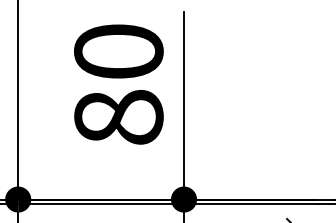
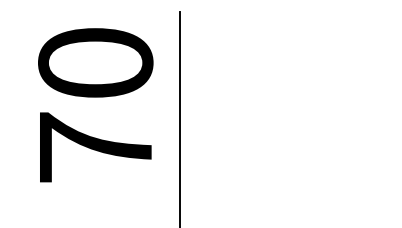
text: (118, 117) -> (95, 147), 80 -> 70

